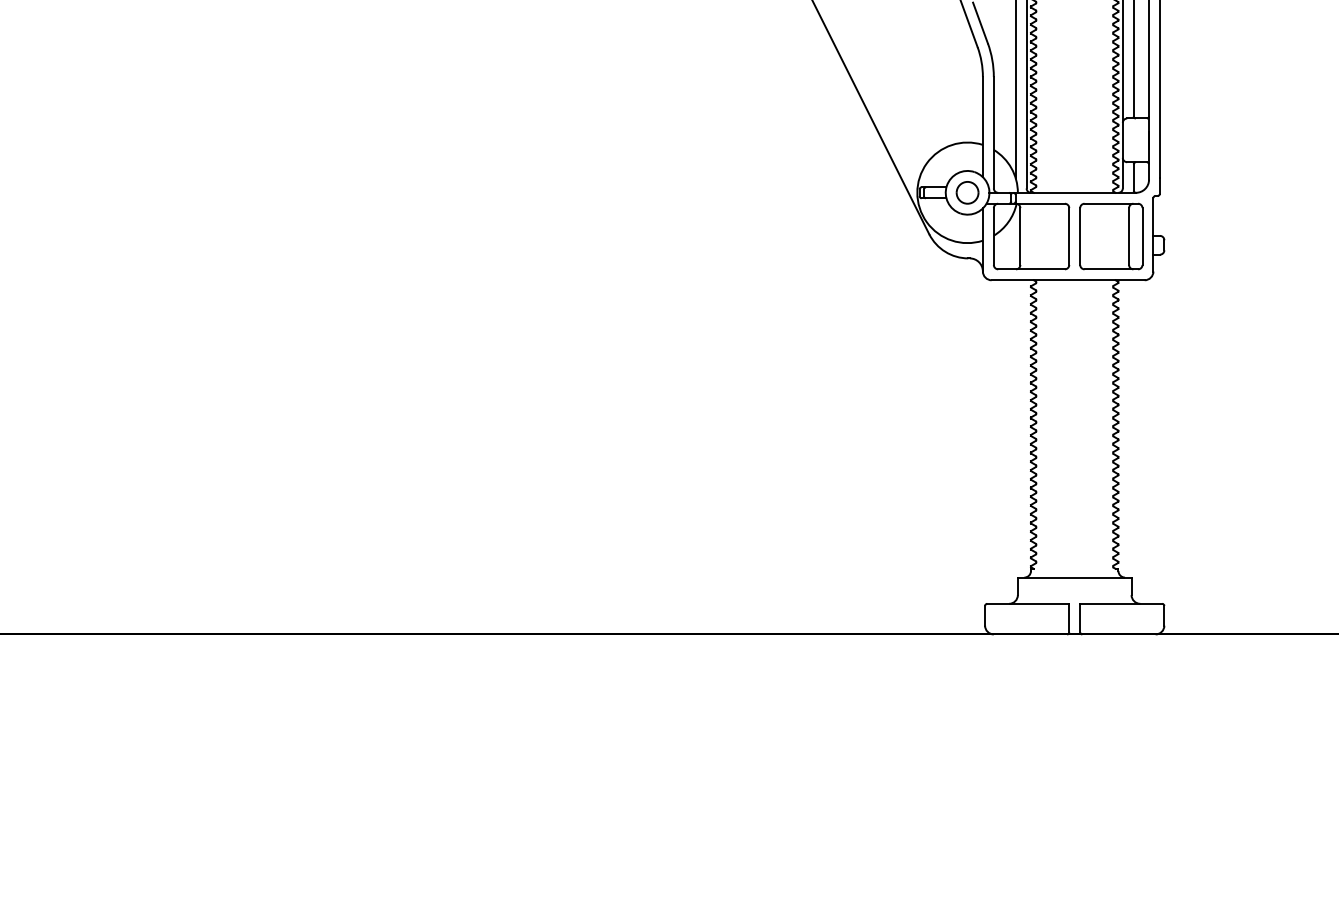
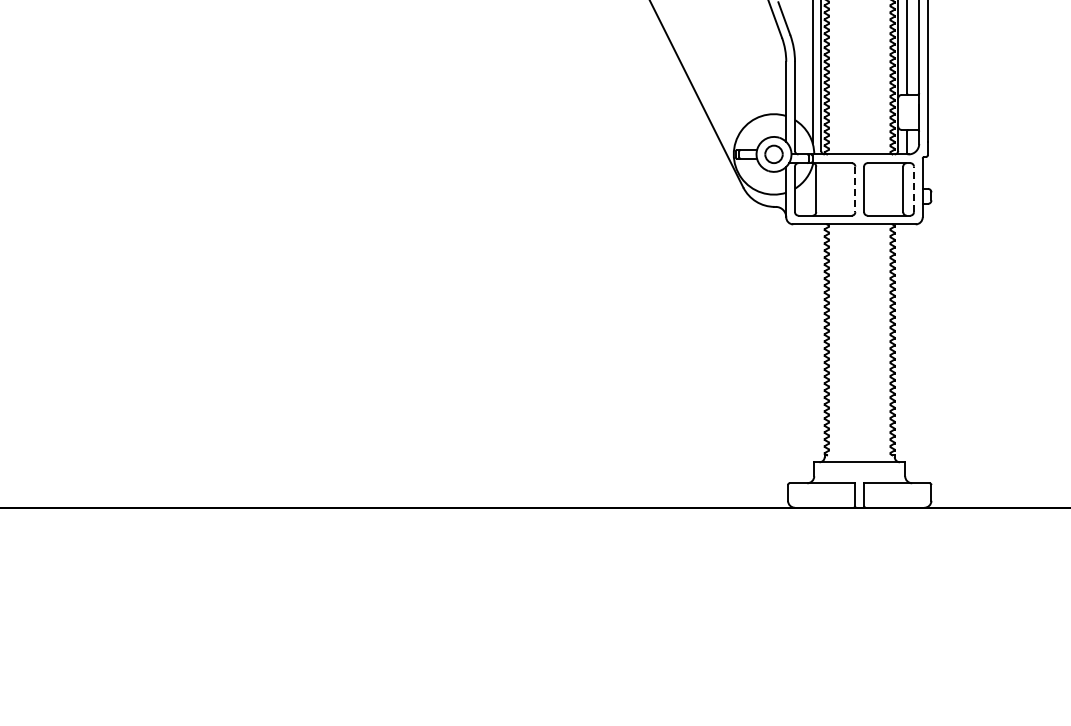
line: (1069, 236) -> (855, 189), solid -> dashed
line: (1141, 236) -> (913, 189), solid -> dashed

